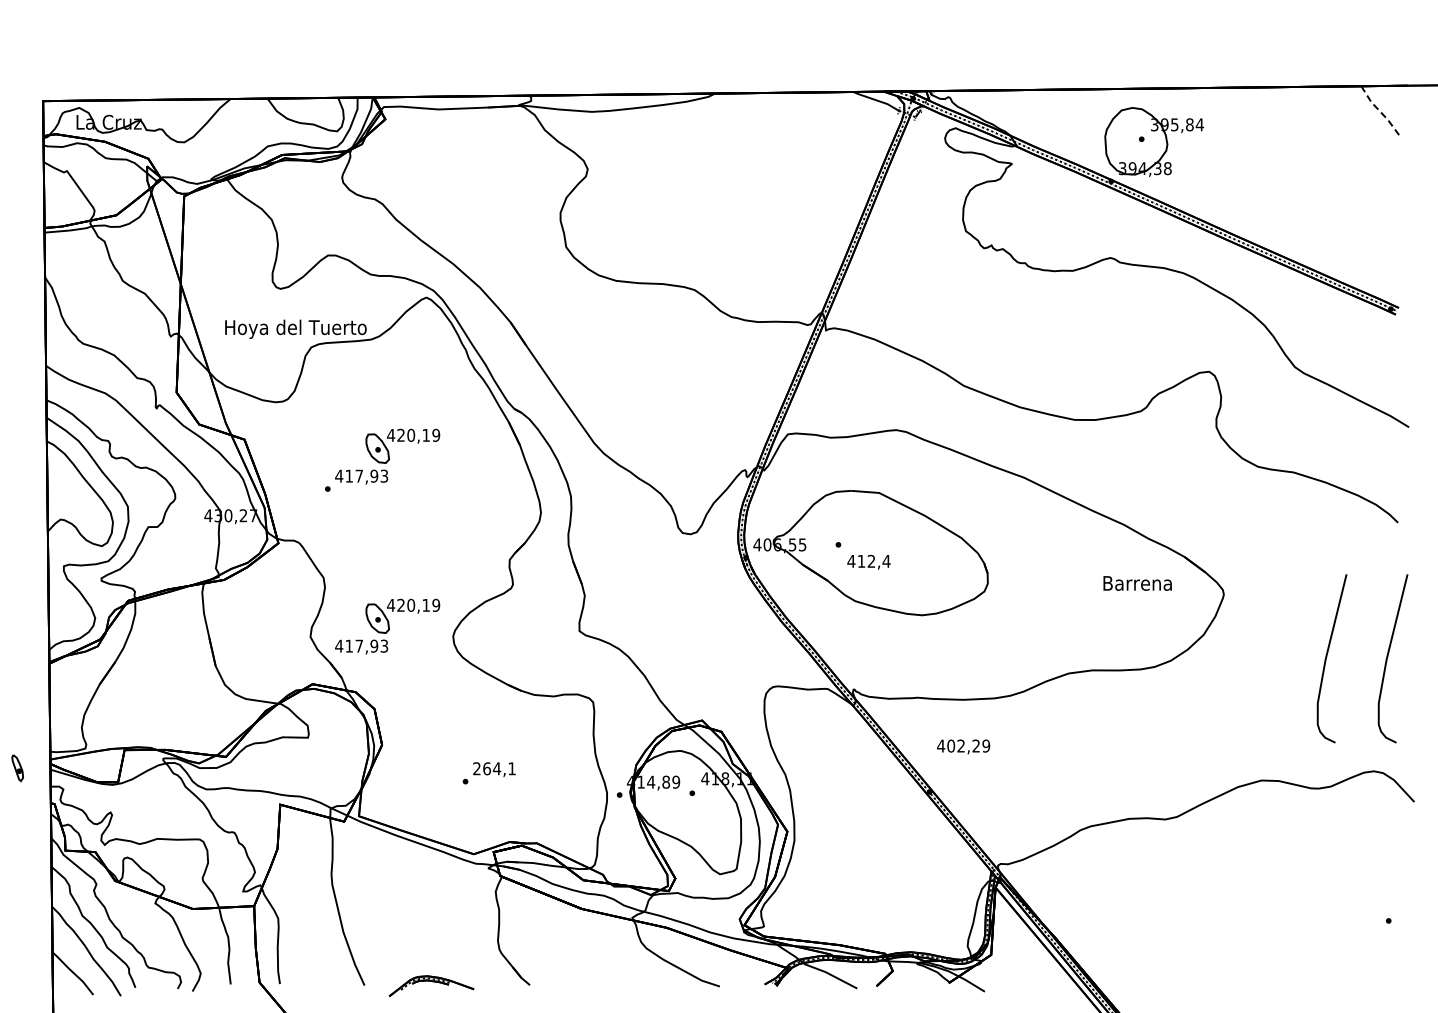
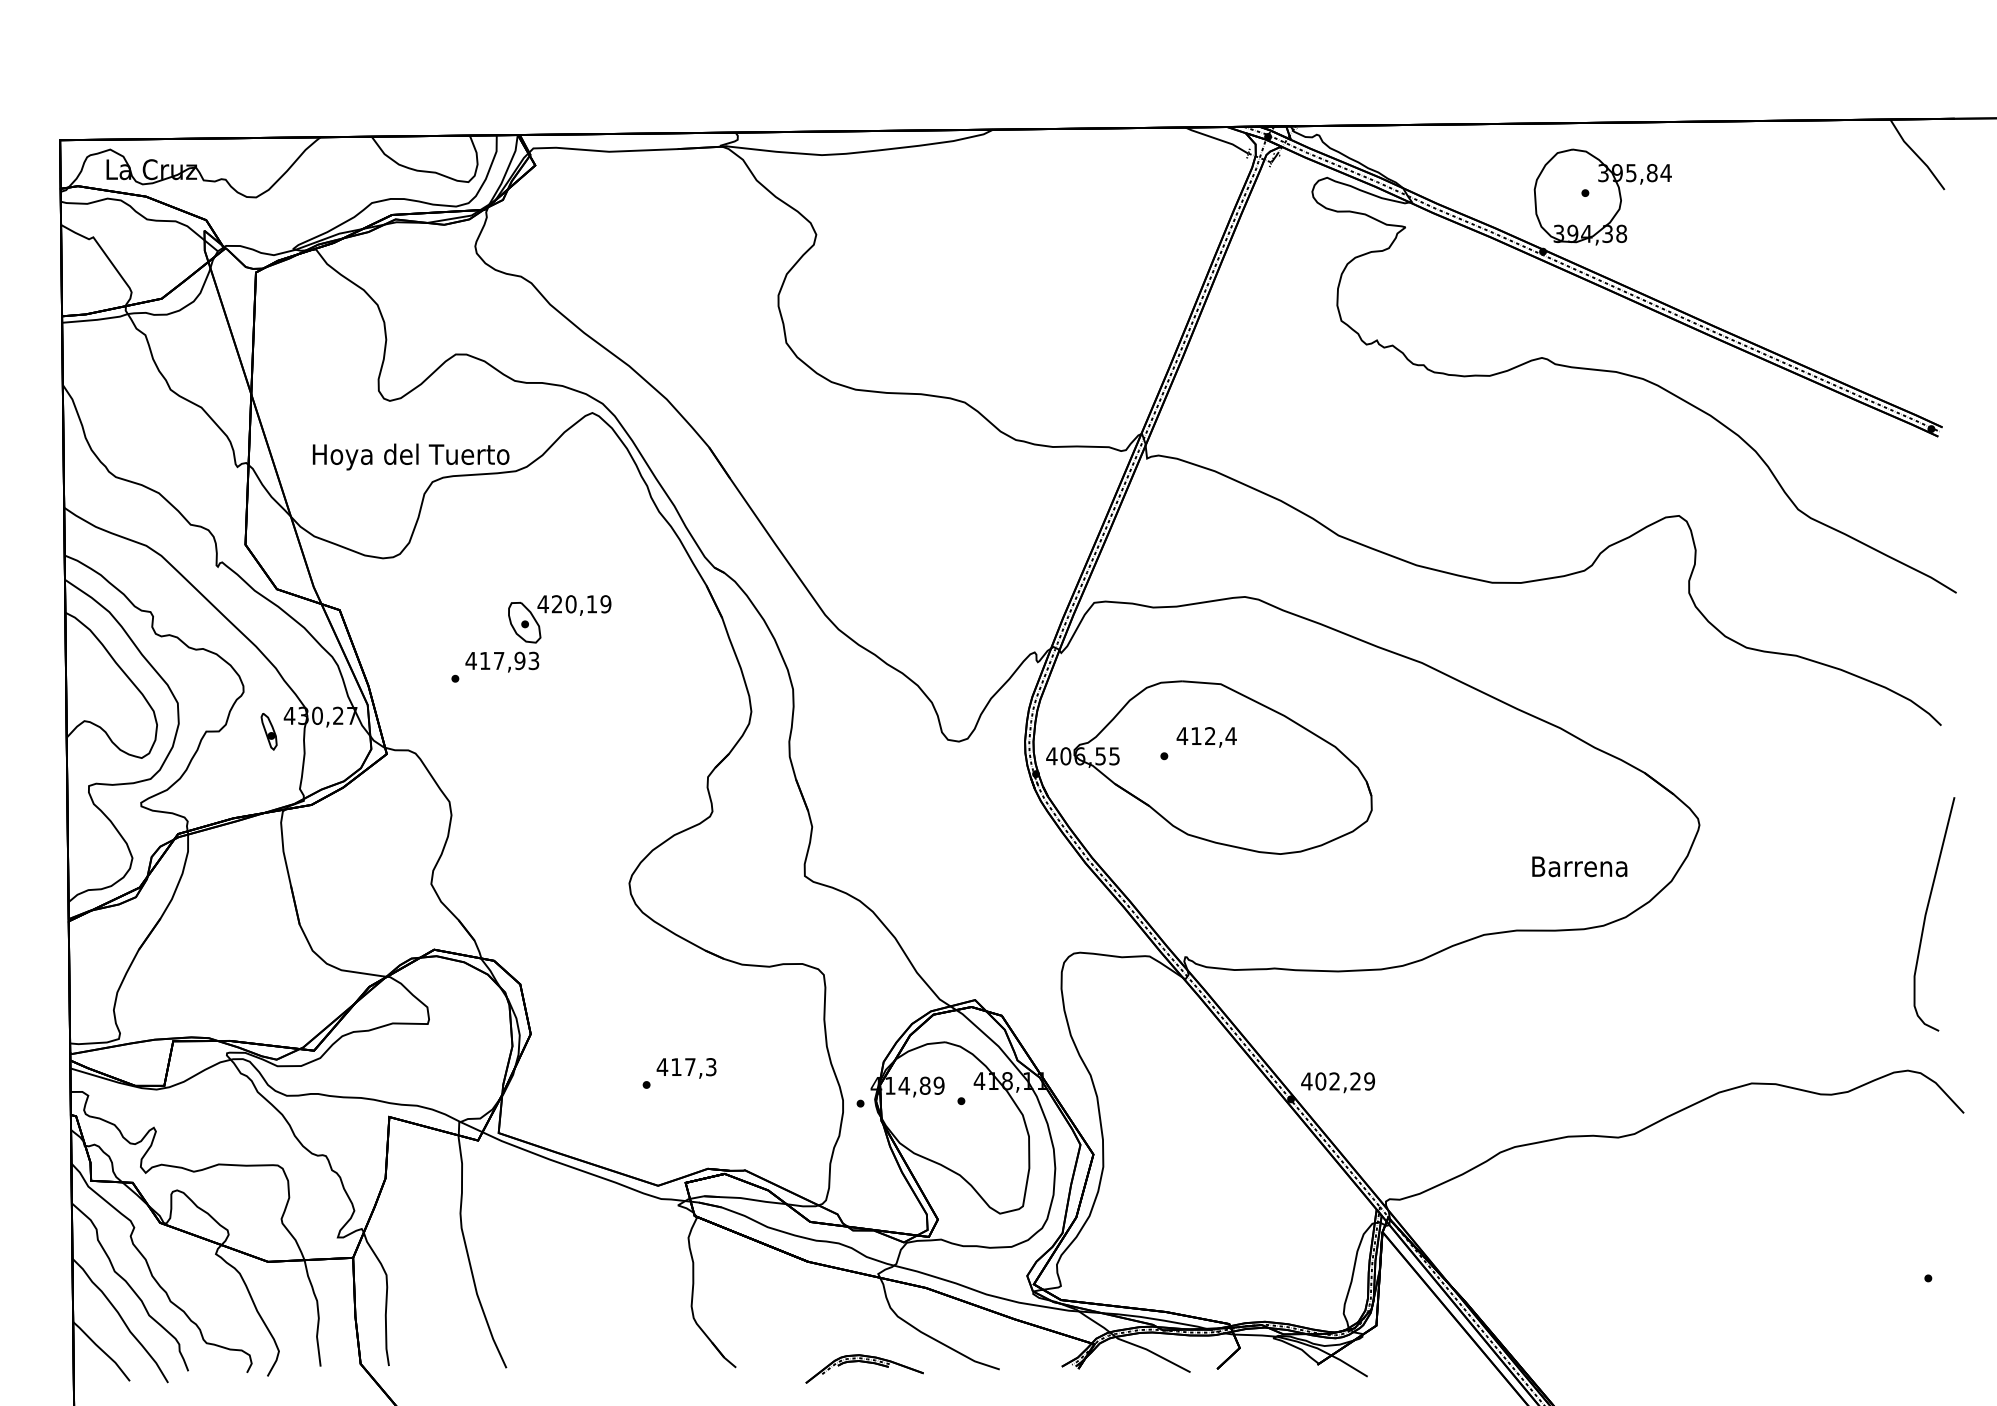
line: (1380, 112) -> (1916, 155), dashed -> solid
text: (868, 561) -> (1206, 736), moved
text: (1137, 583) -> (1579, 866), moved
part: (387, 626) -> (538, 869), removed
curve: (1327, 657) -> (1843, 912), removed
text: (963, 746) -> (1337, 1082), moved
part: (17, 768) -> (268, 732), moved
text: (493, 768) -> (685, 1066), 264,1 -> 417,3
part: (431, 985) -> (864, 1368), moved

